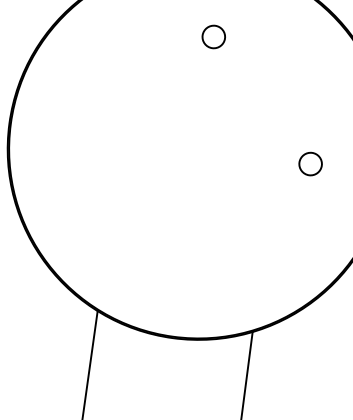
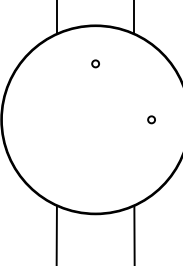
circle: (213, 36) -> (95, 63), size x0.62
circle: (310, 163) -> (151, 119), size x0.62

